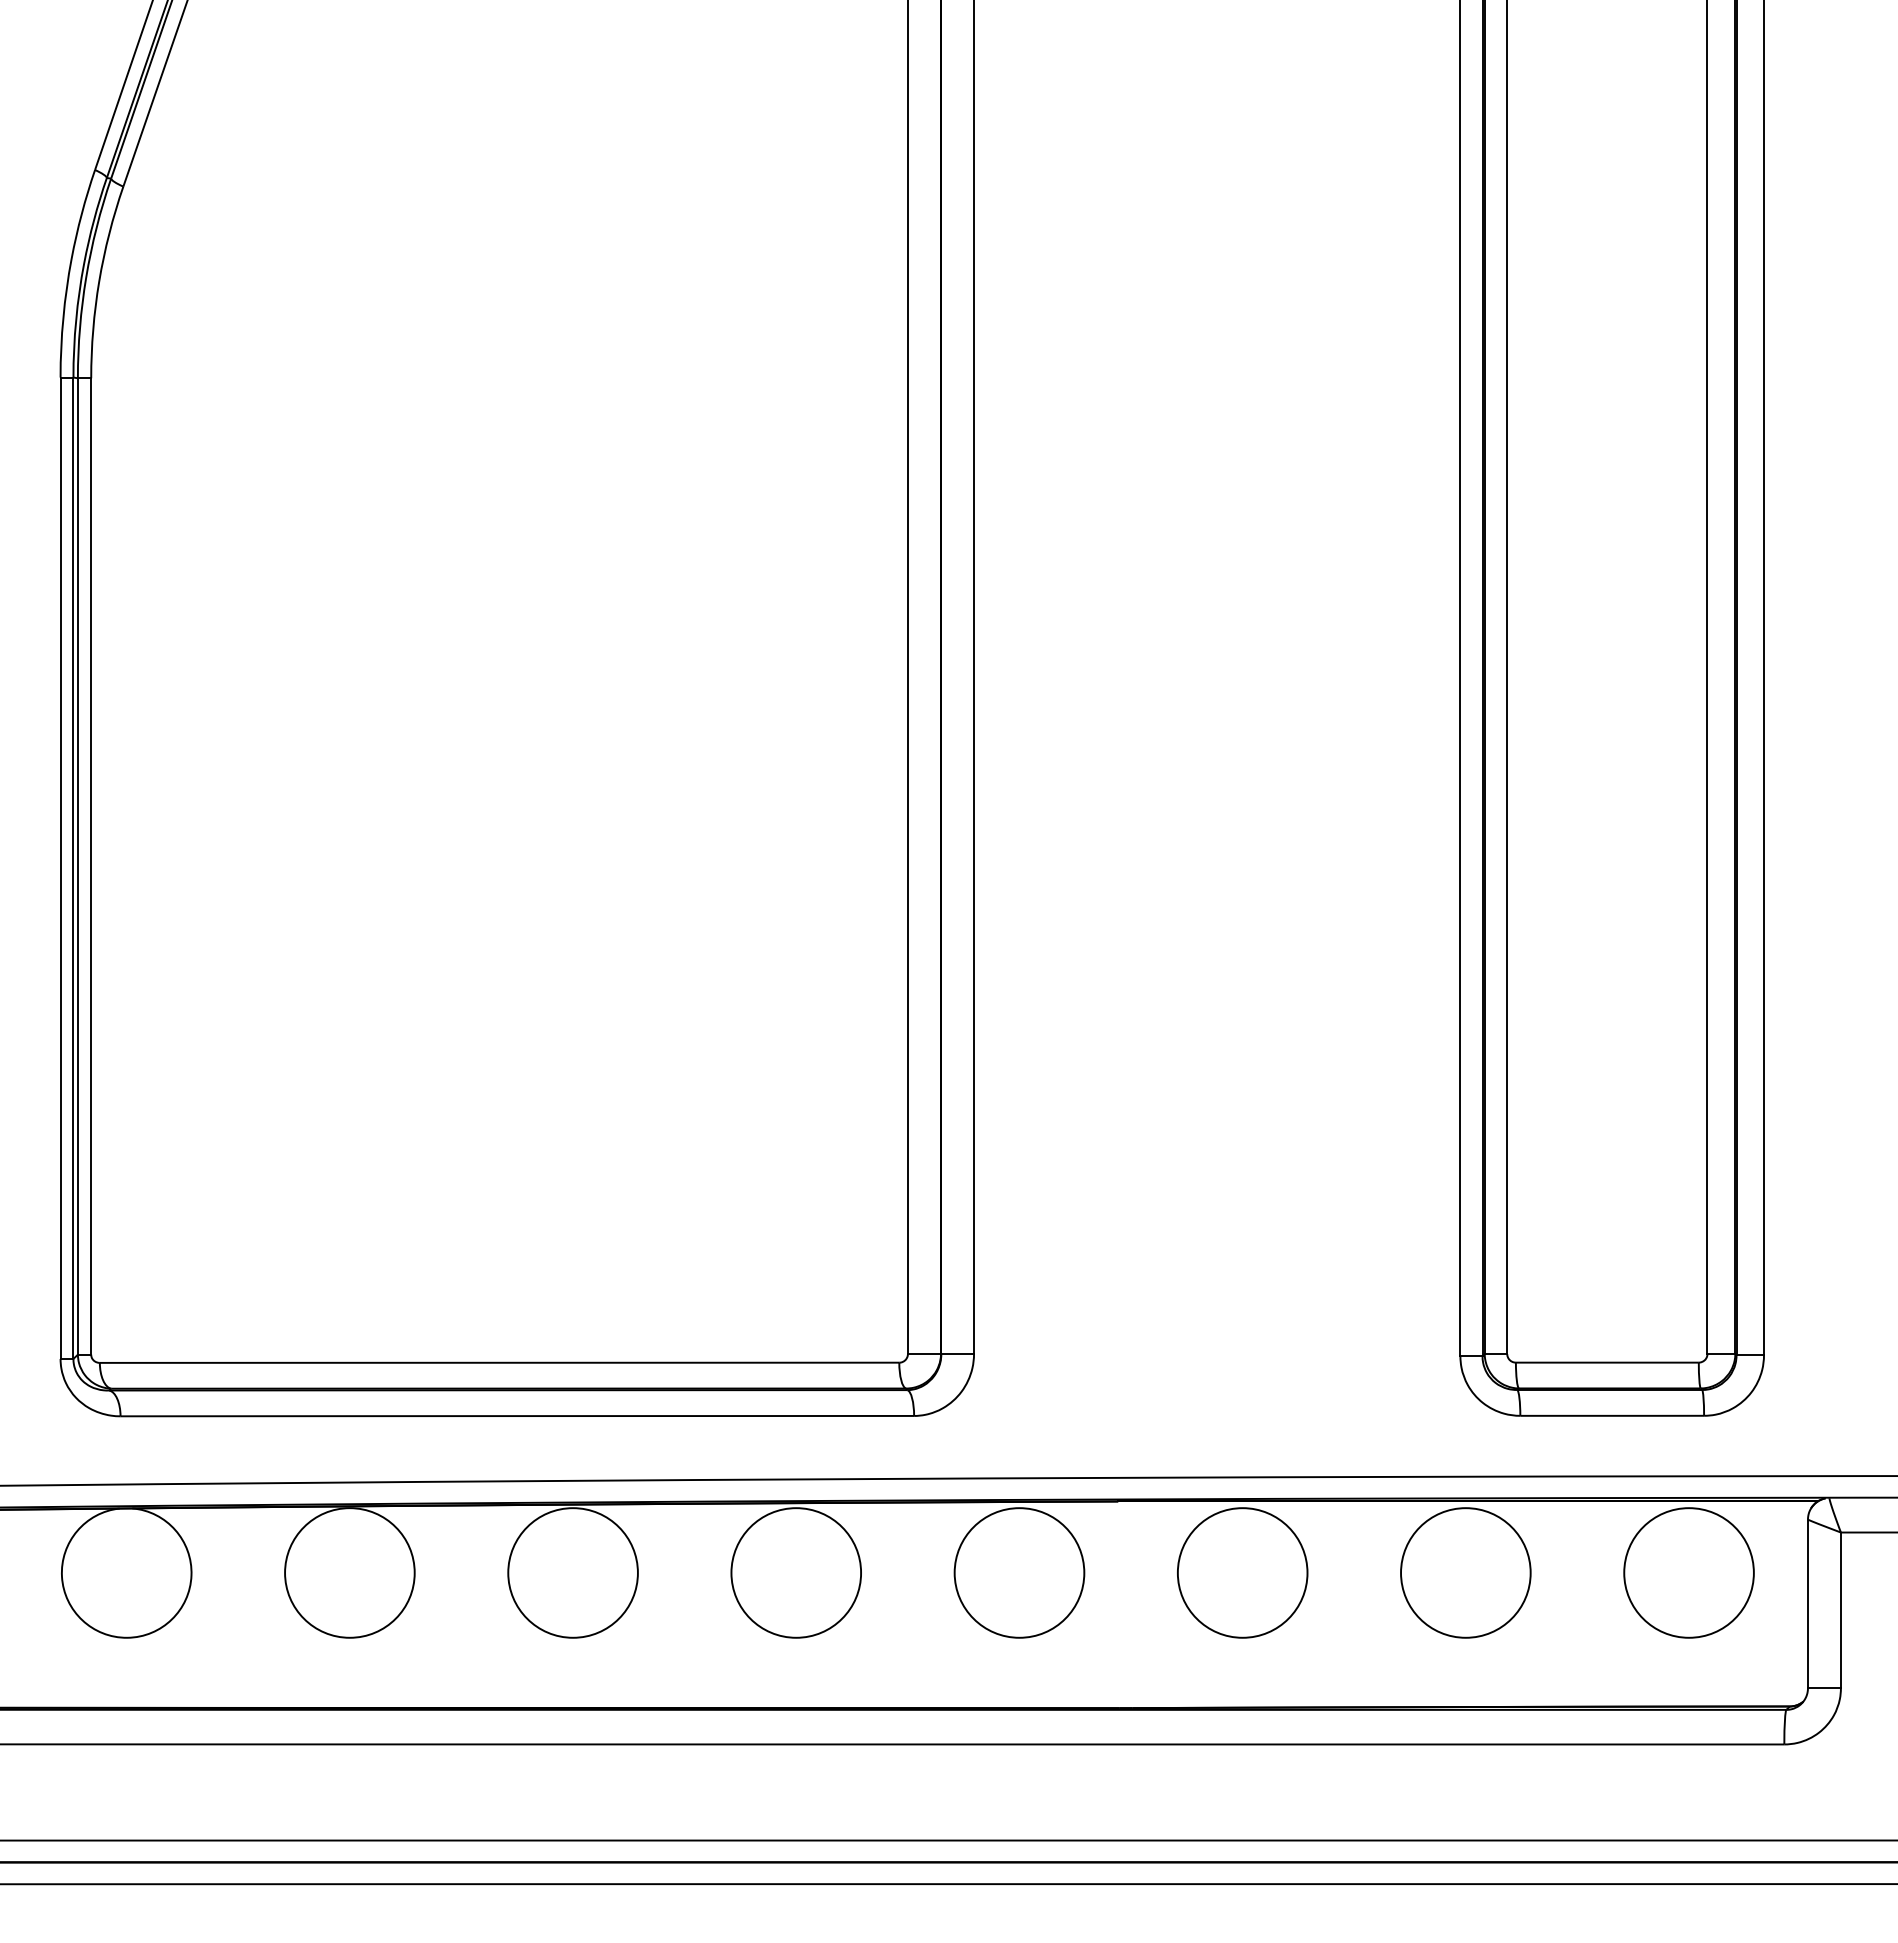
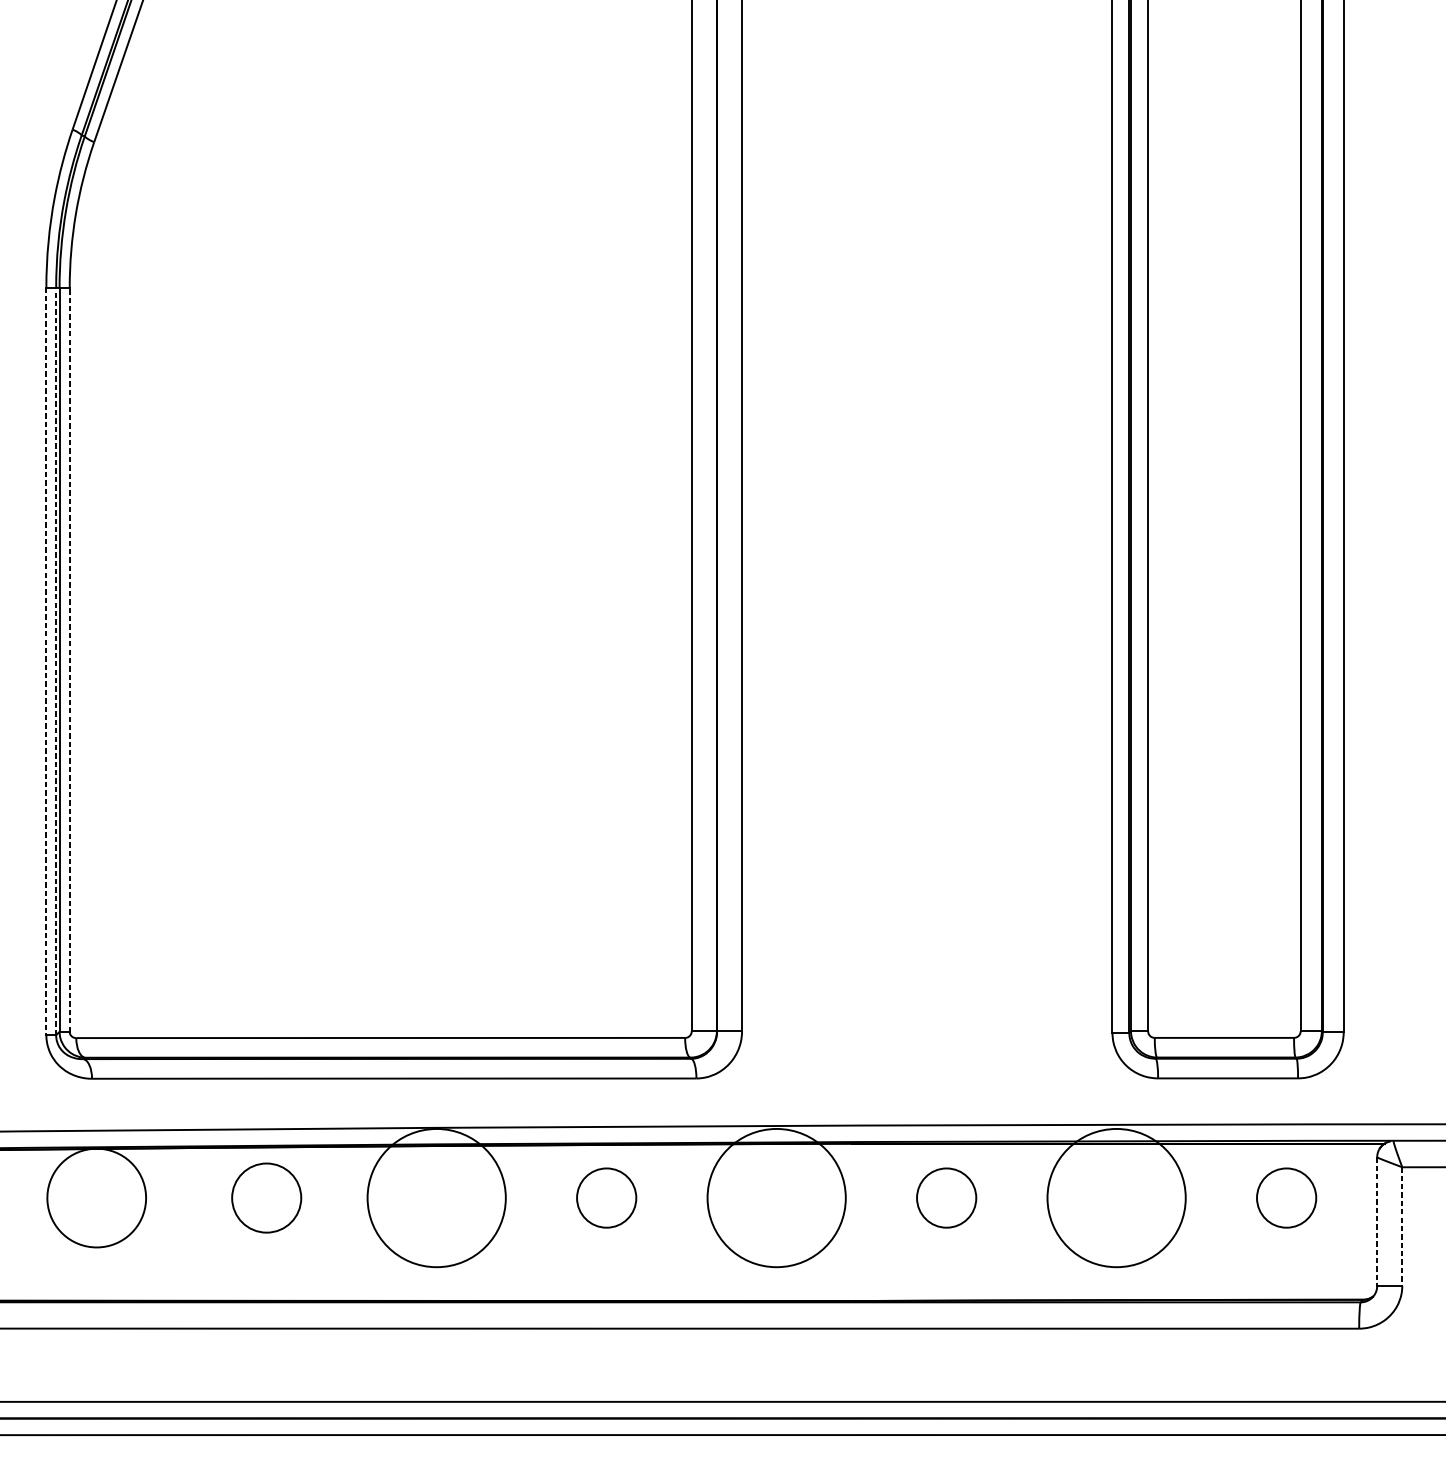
line: (91, 865) -> (69, 659), solid -> dashed
line: (60, 868) -> (46, 661), solid -> dashed
line: (73, 868) -> (56, 661), solid -> dashed
circle: (349, 1572) -> (266, 1197), size x0.7
circle: (572, 1572) -> (436, 1197), size x1.4
circle: (796, 1572) -> (606, 1197), size x0.6
circle: (1019, 1572) -> (776, 1197), size x1.4
circle: (1242, 1572) -> (946, 1197), size x0.6
circle: (1465, 1572) -> (1116, 1197), size x1.4
circle: (1688, 1572) -> (1286, 1197), size x0.6
line: (1807, 1604) -> (1376, 1222), solid -> dashed
line: (1840, 1610) -> (1401, 1226), solid -> dashed

